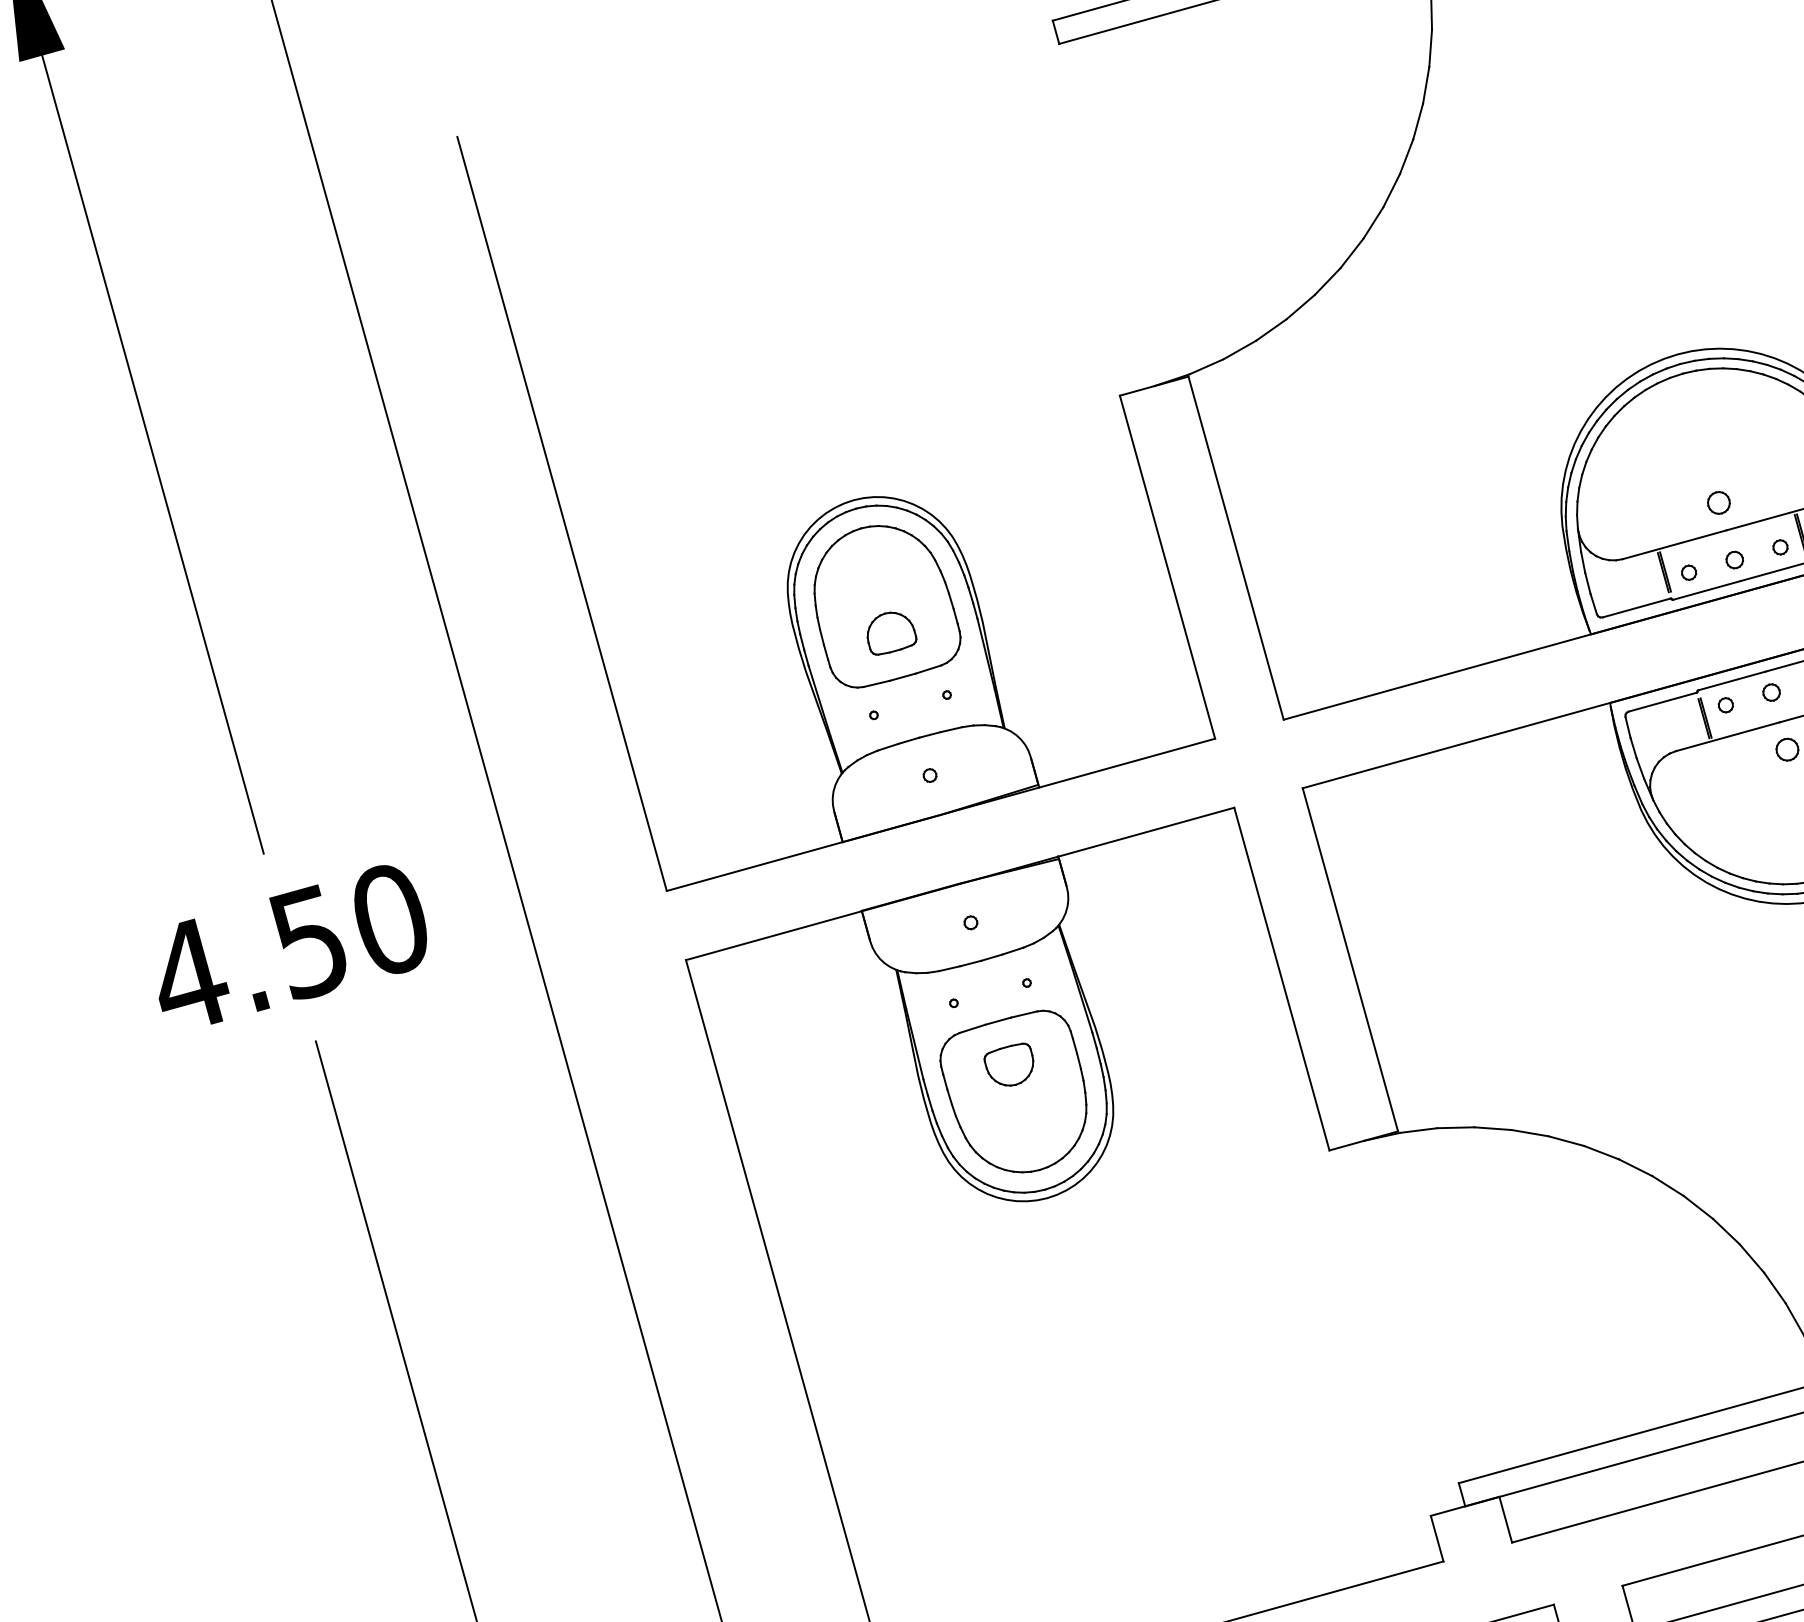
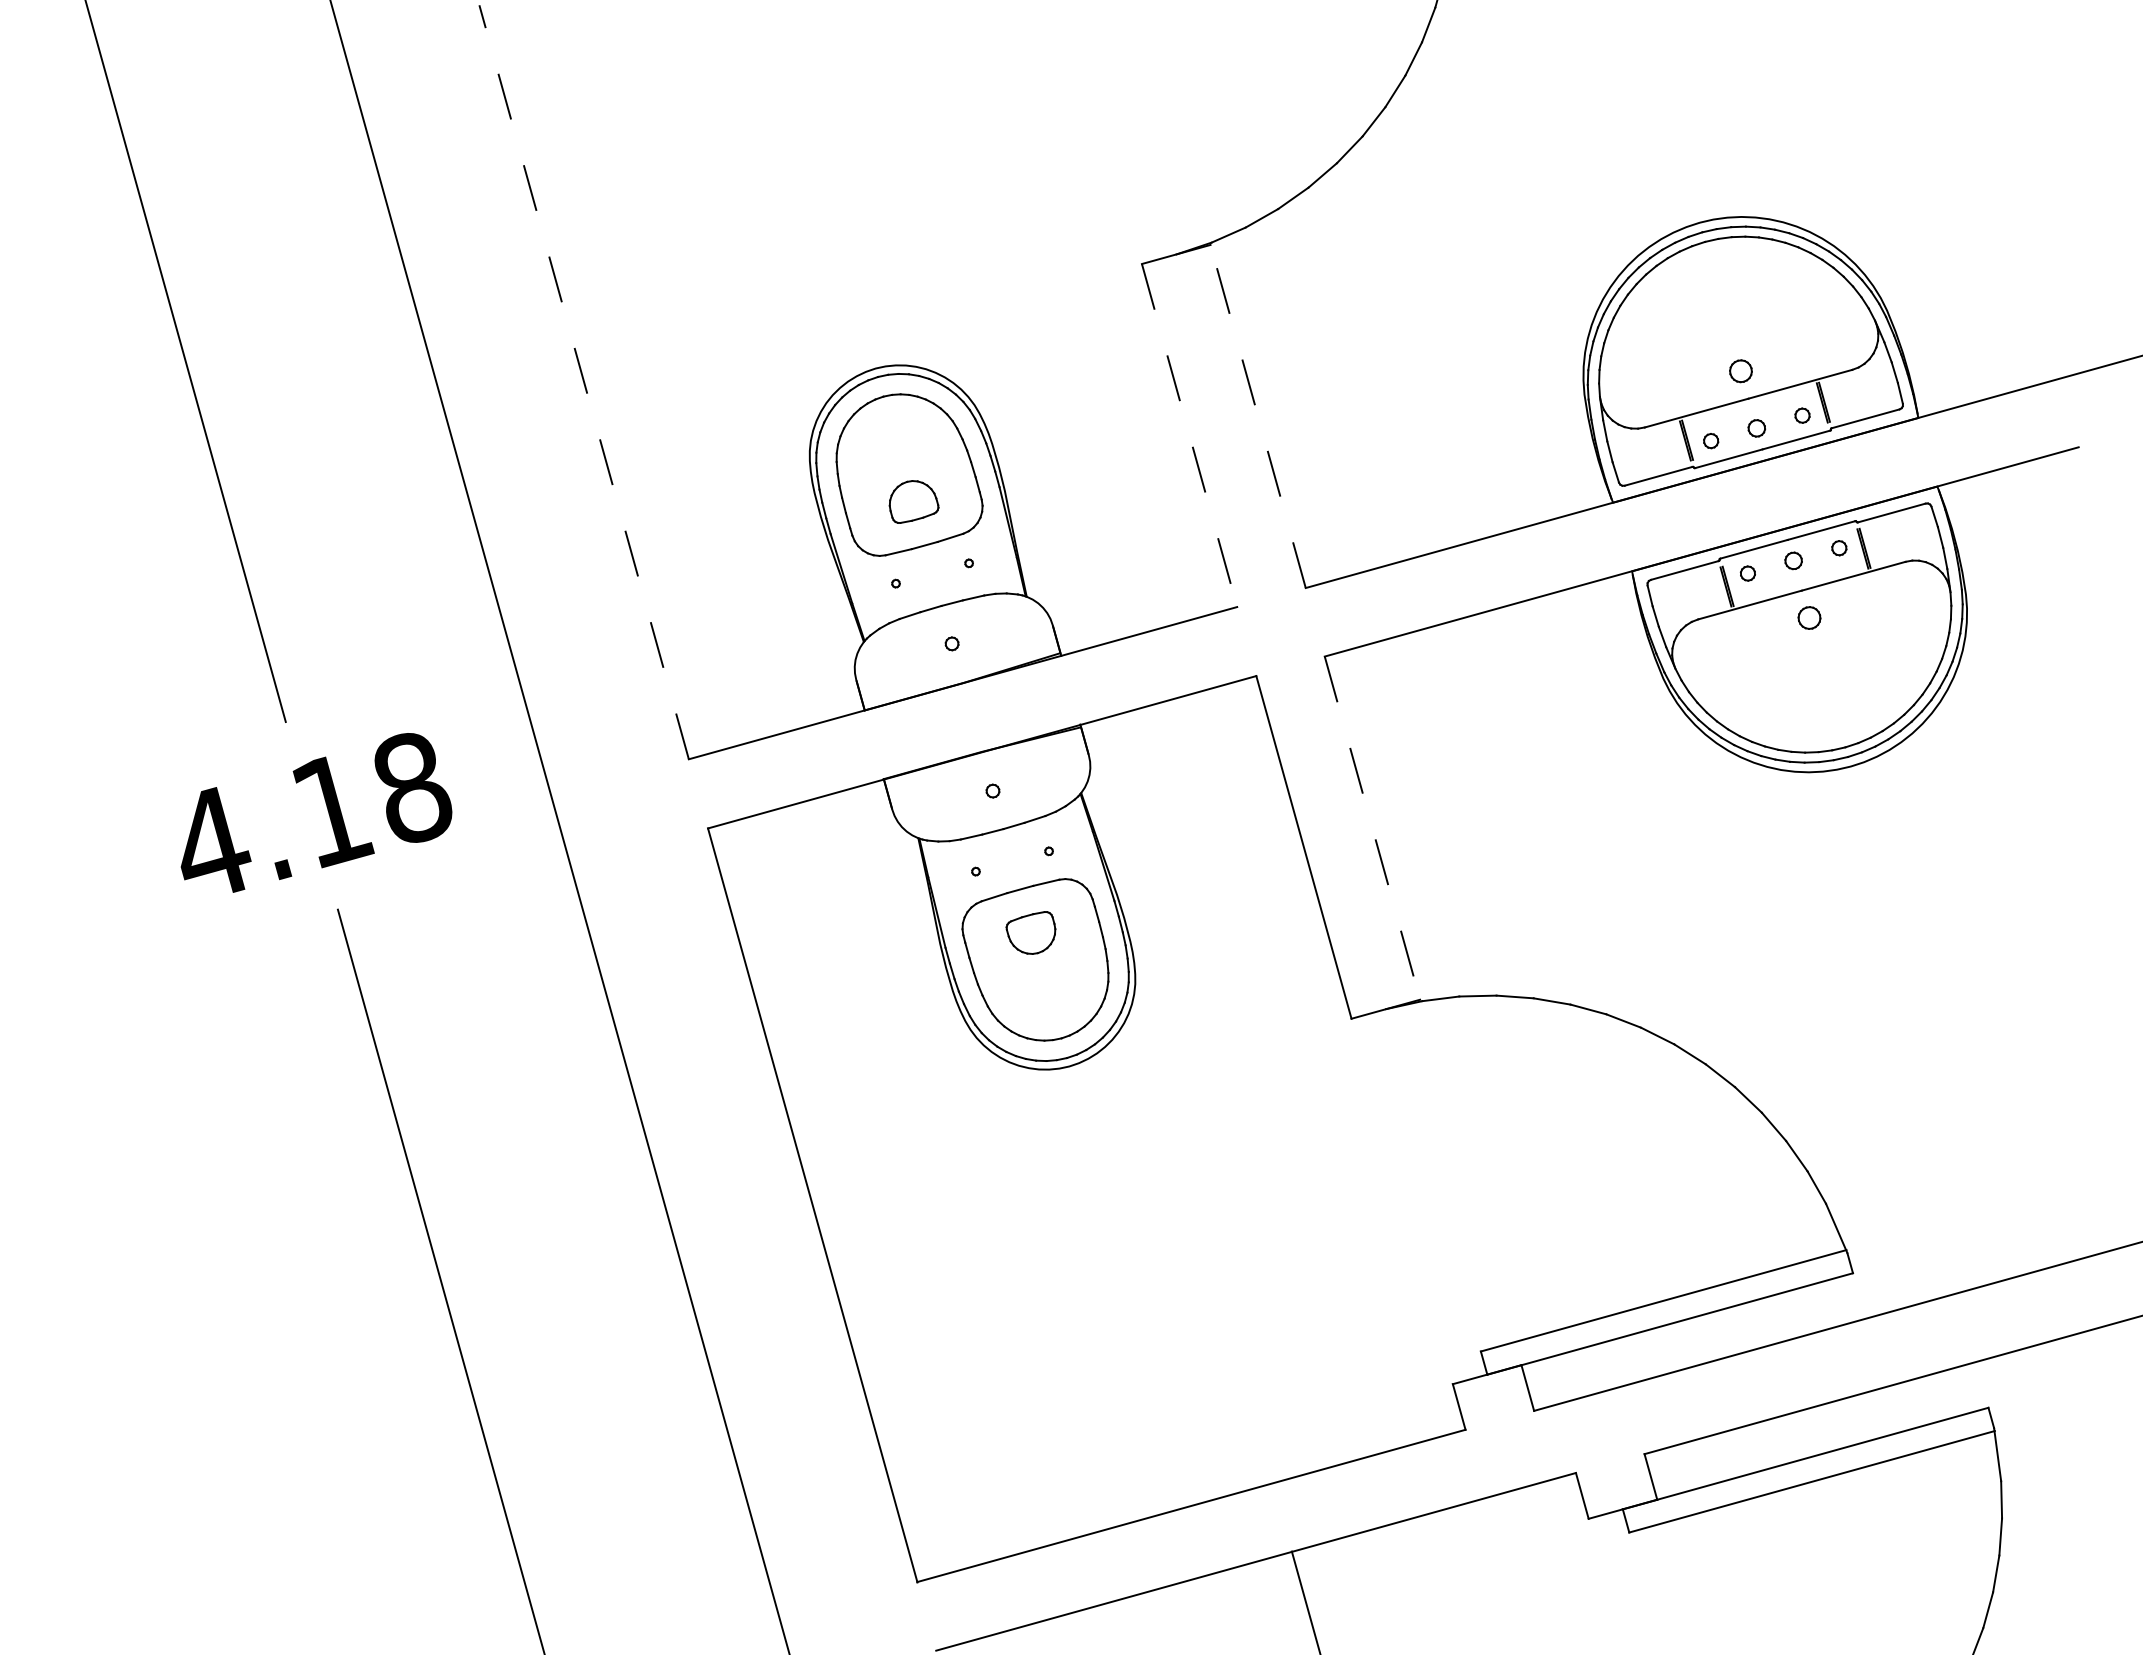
line: (561, 513) -> (583, 381), solid -> dashed
line: (1236, 548) -> (1258, 416), solid -> dashed
line: (1167, 568) -> (1189, 436), solid -> dashed
text: (349, 932) -> (371, 800), 4.50 -> 4.18
line: (1350, 960) -> (1372, 828), solid -> dashed

